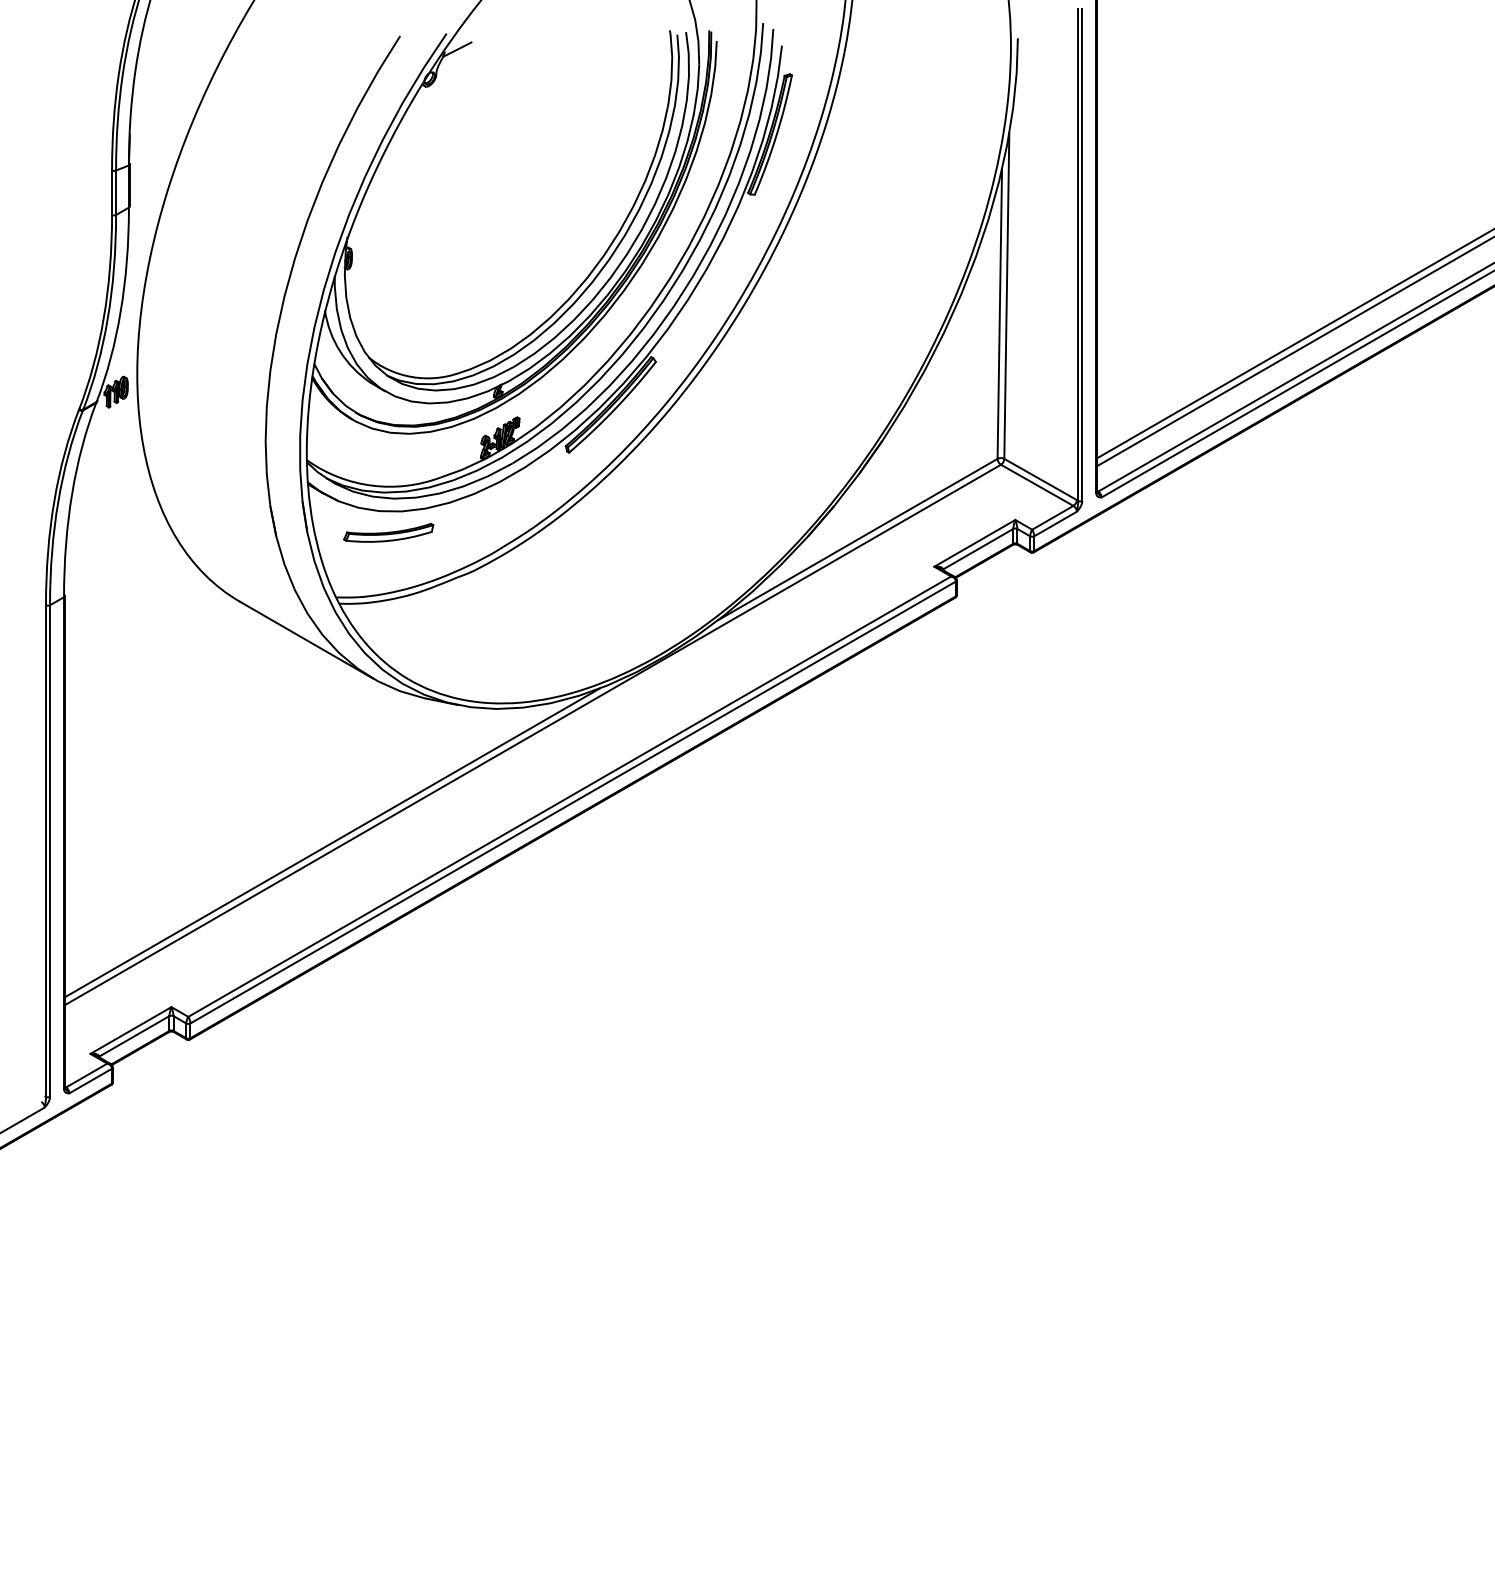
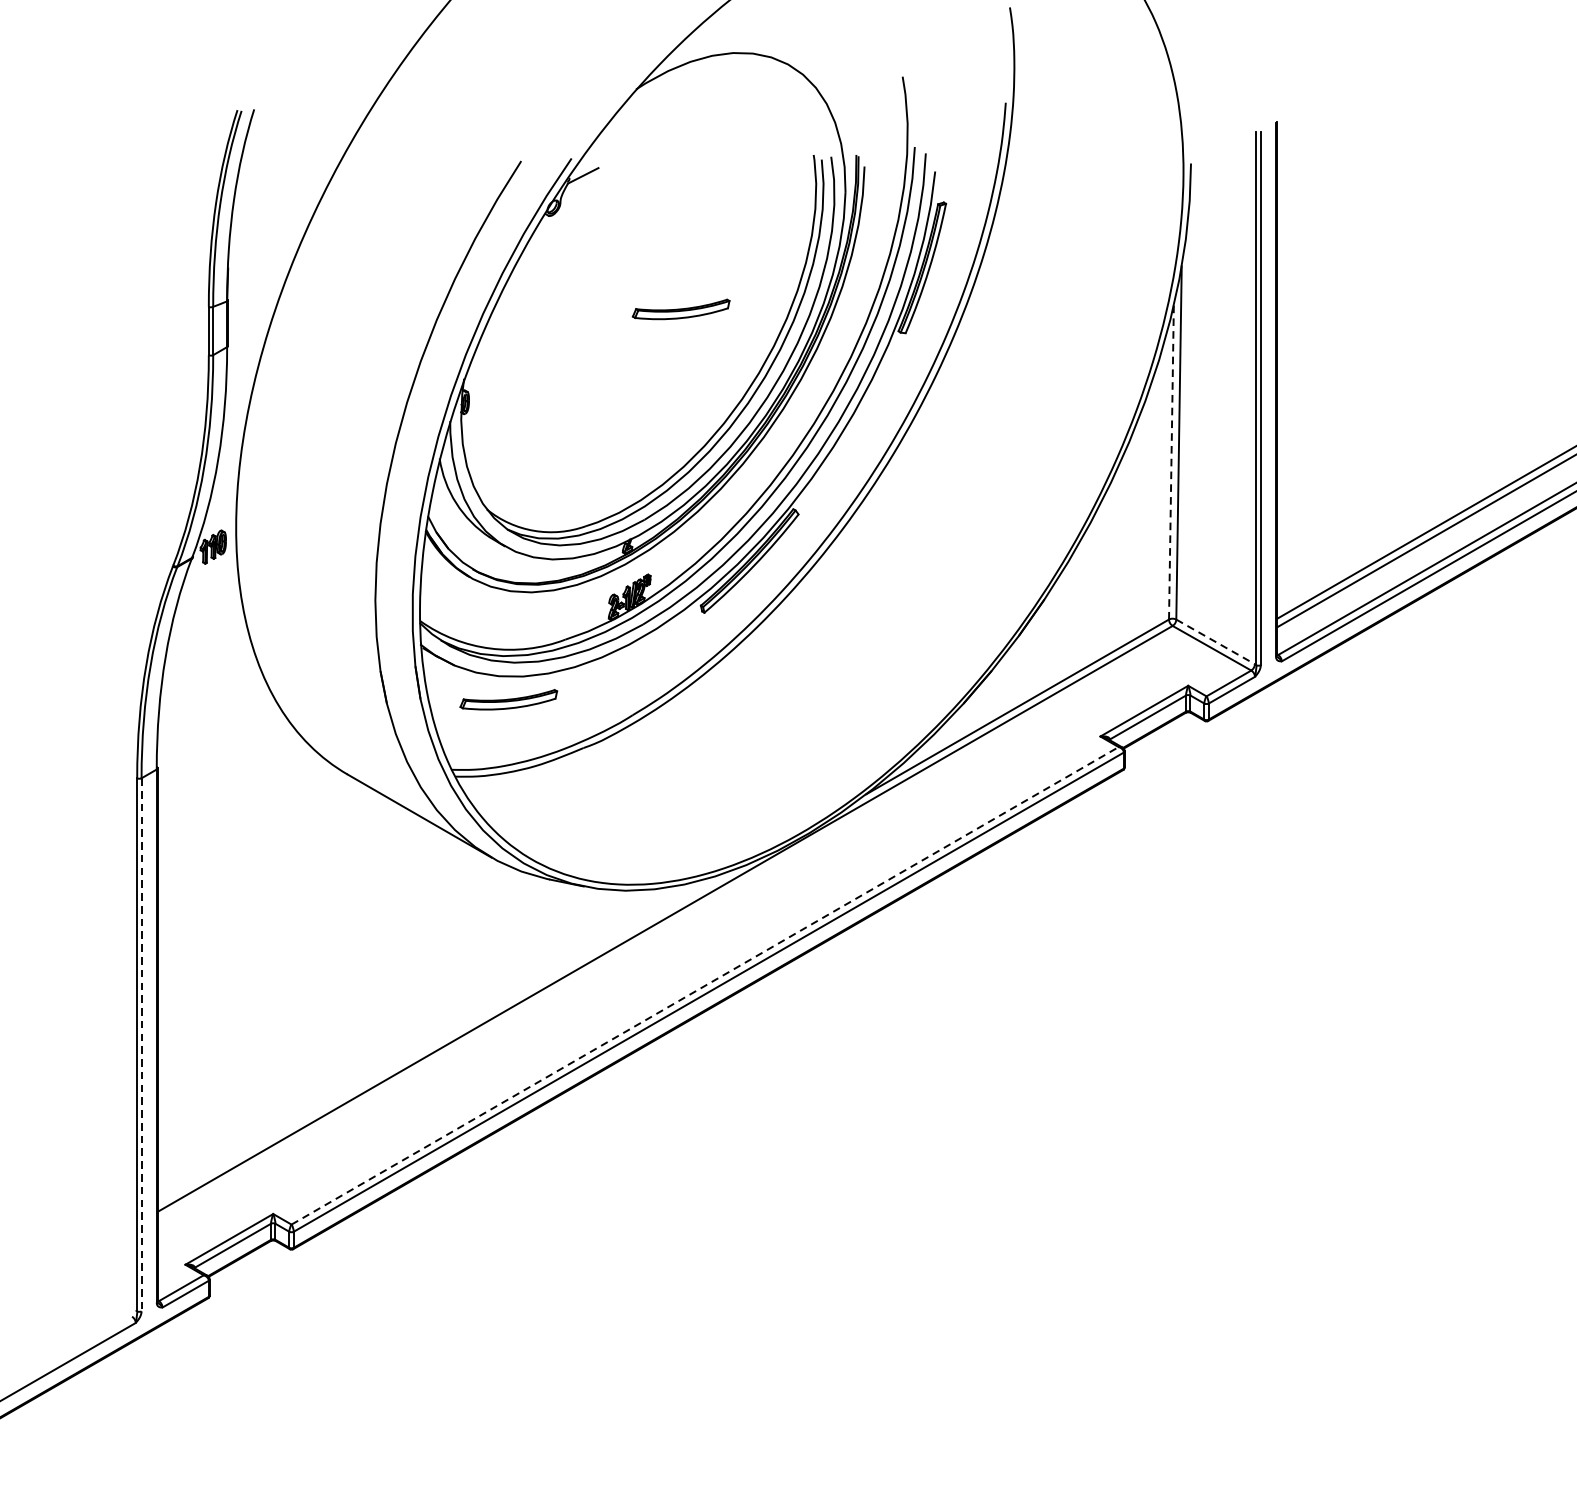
part: (547, 172) -> (680, 309), added
line: (999, 314) -> (1171, 463), solid -> dashed
line: (1040, 479) -> (1215, 641), solid -> dashed
line: (570, 796) -> (705, 985), solid -> dashed
line: (331, 842) -> (446, 1035), removed
line: (50, 851) -> (142, 1045), solid -> dashed

